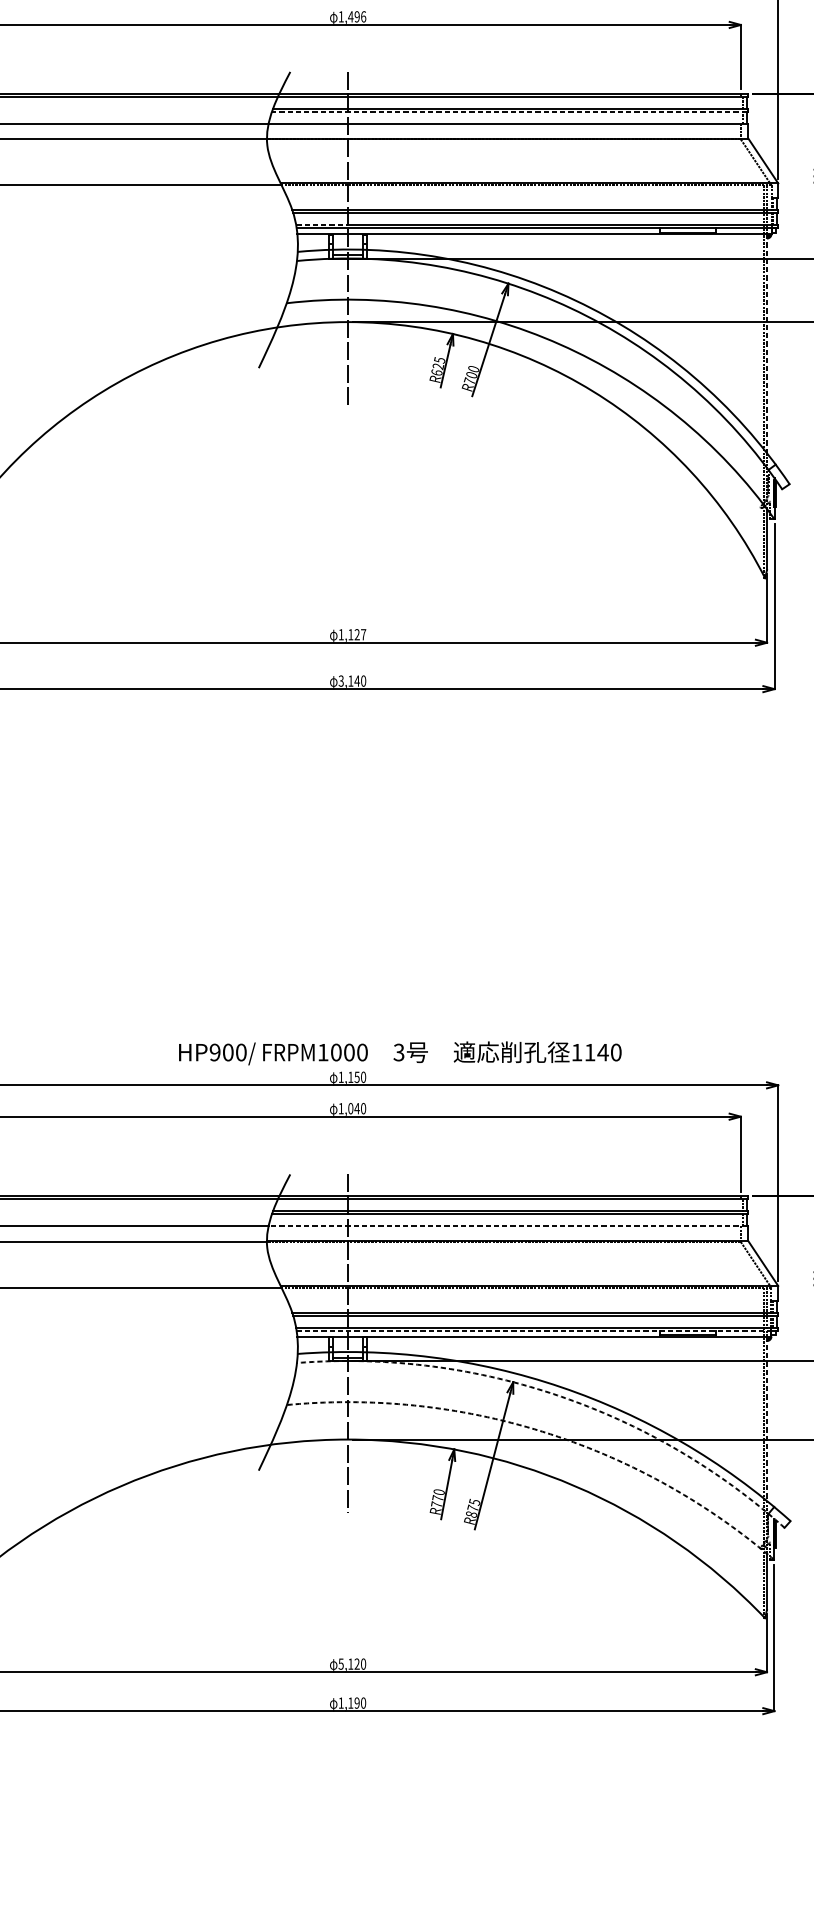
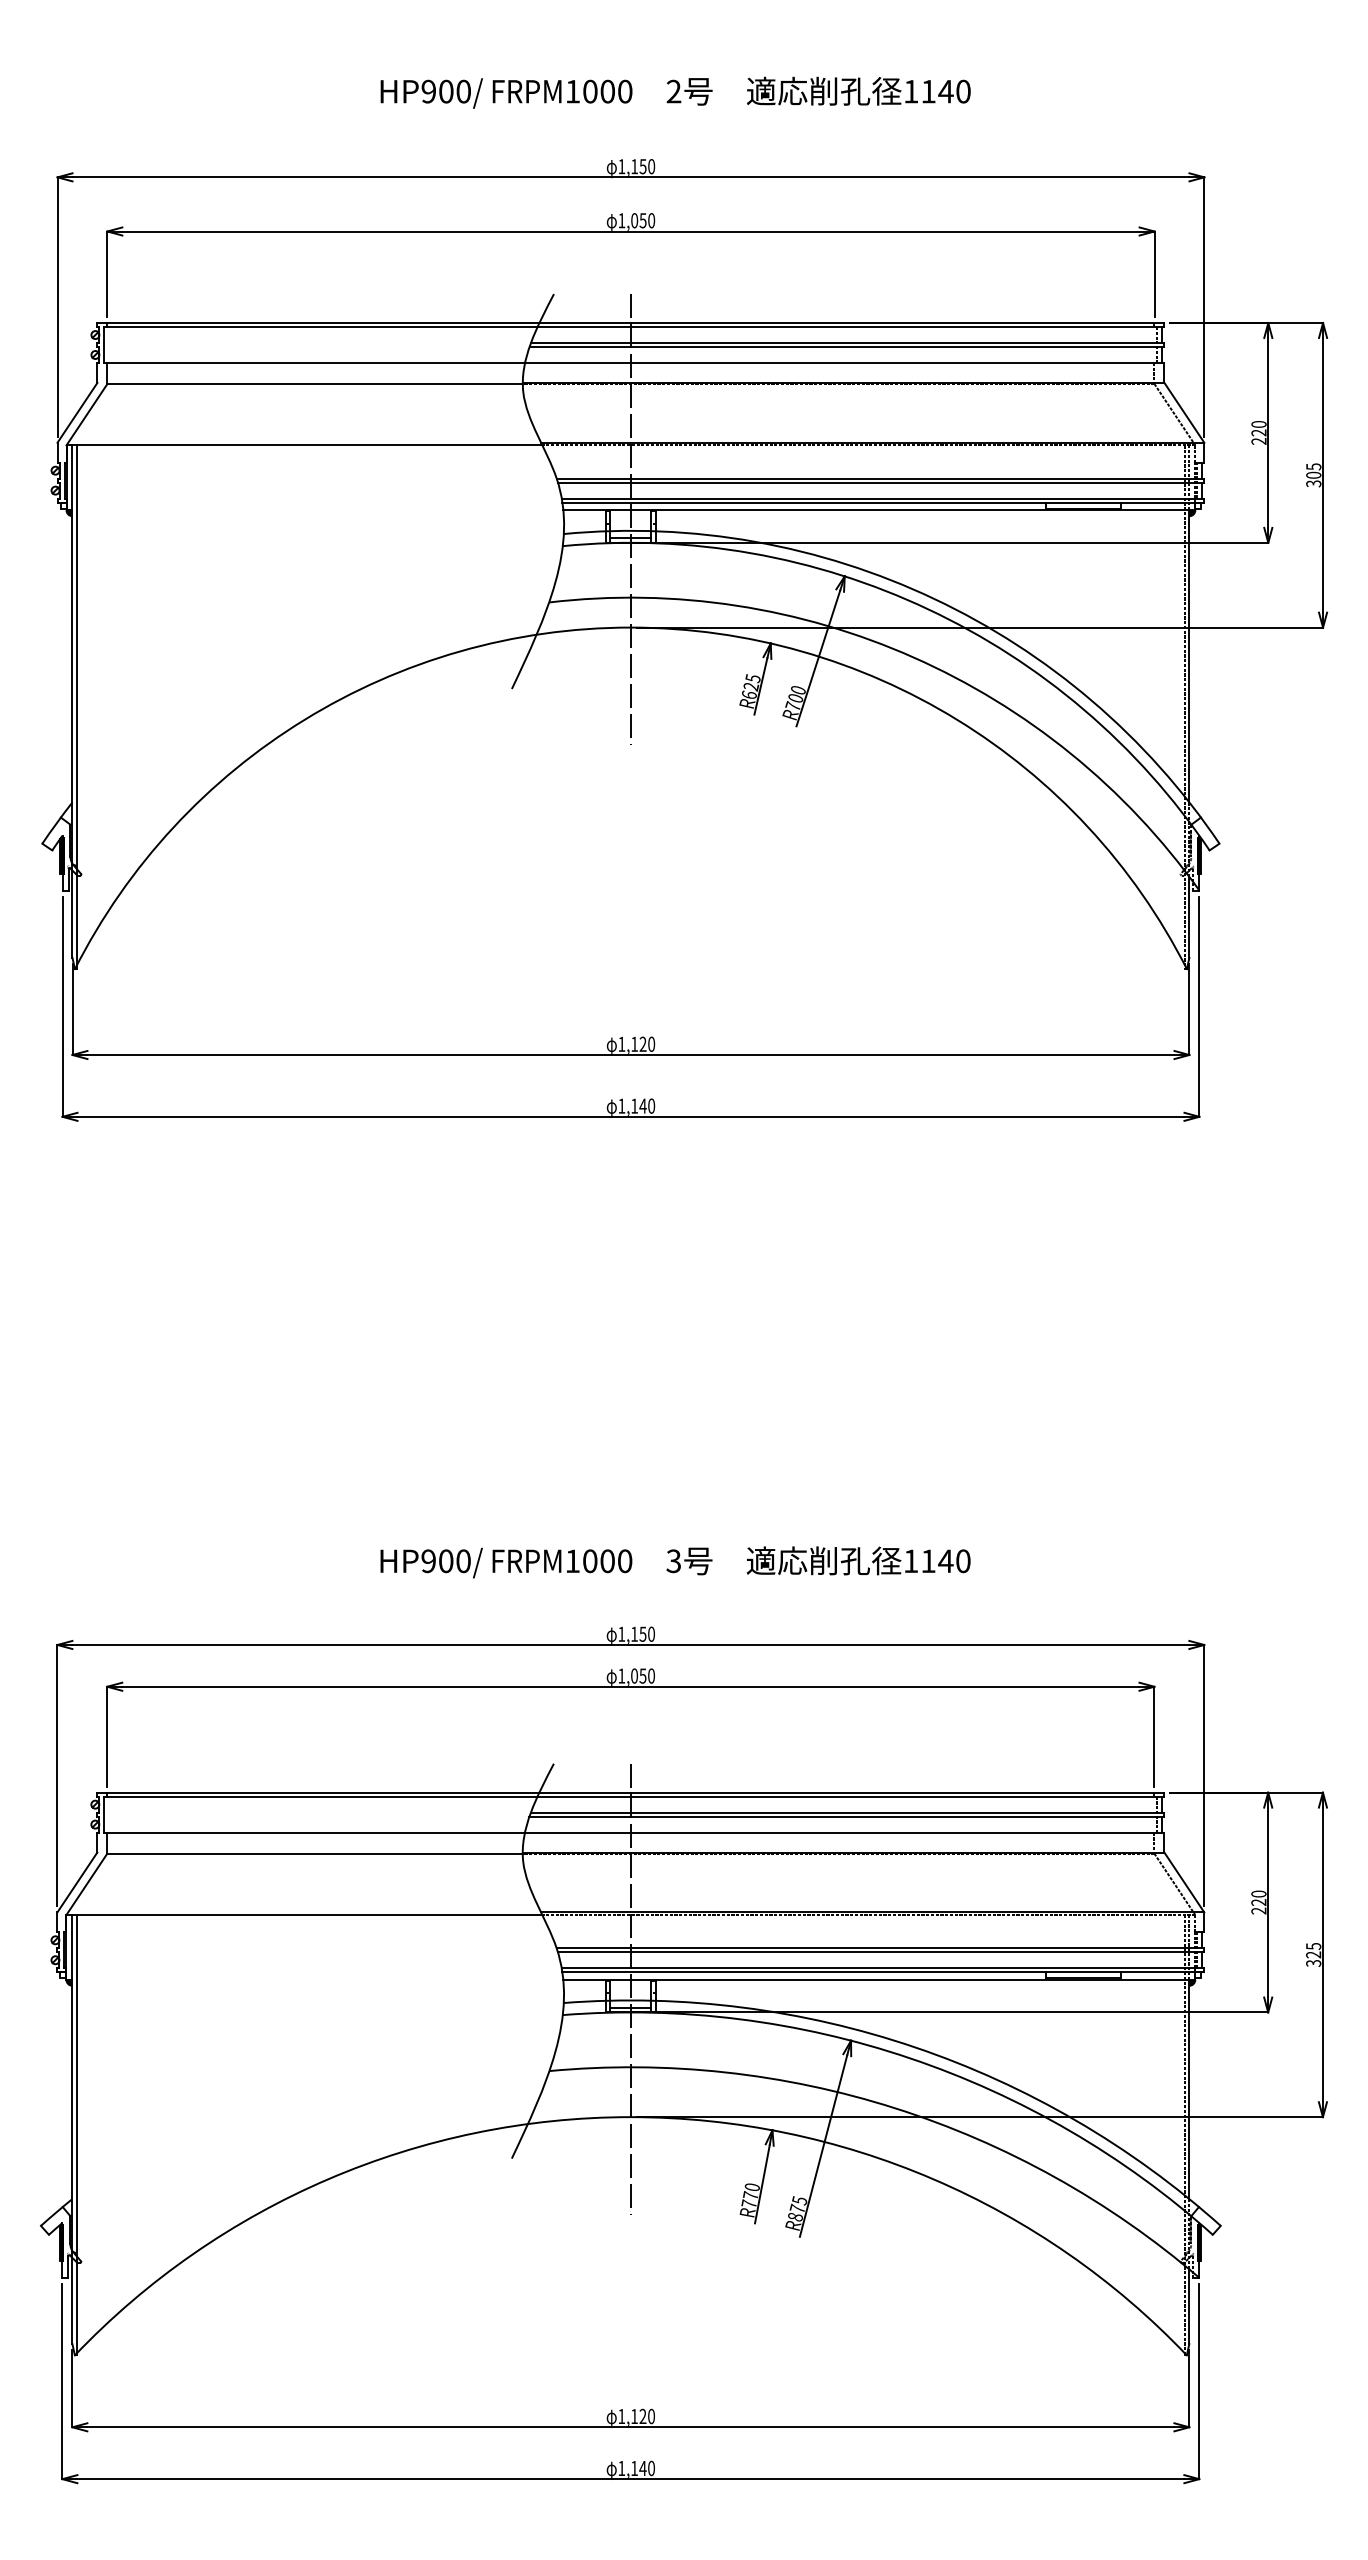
text: (356, 16) -> (642, 220), 1,496 -> 1,050
line: (509, 111) -> (845, 347), dashed -> solid
line: (322, 225) -> (596, 498), dashed -> solid
line: (767, 343) -> (1189, 656), dashed -> solid
text: (363, 634) -> (651, 1043), 1,127 -> 1,120
text: (341, 680) -> (621, 1105), 3,140 -> 1,140
text: (400, 1053) -> (675, 1562), moved
text: (356, 1108) -> (642, 1675), 1,040 -> 1,050
line: (507, 1226) -> (843, 1832), dashed -> solid
line: (537, 1331) -> (883, 1972), dashed -> solid
arc: (557, 1395) -> (910, 2058), dashed -> solid
line: (767, 1418) -> (1189, 2089), dashed -> solid
arc: (546, 1433) -> (895, 2108), dashed -> solid
text: (341, 1664) -> (621, 2416), 5,120 -> 1,120
text: (356, 1703) -> (642, 2468), 1,190 -> 1,140

